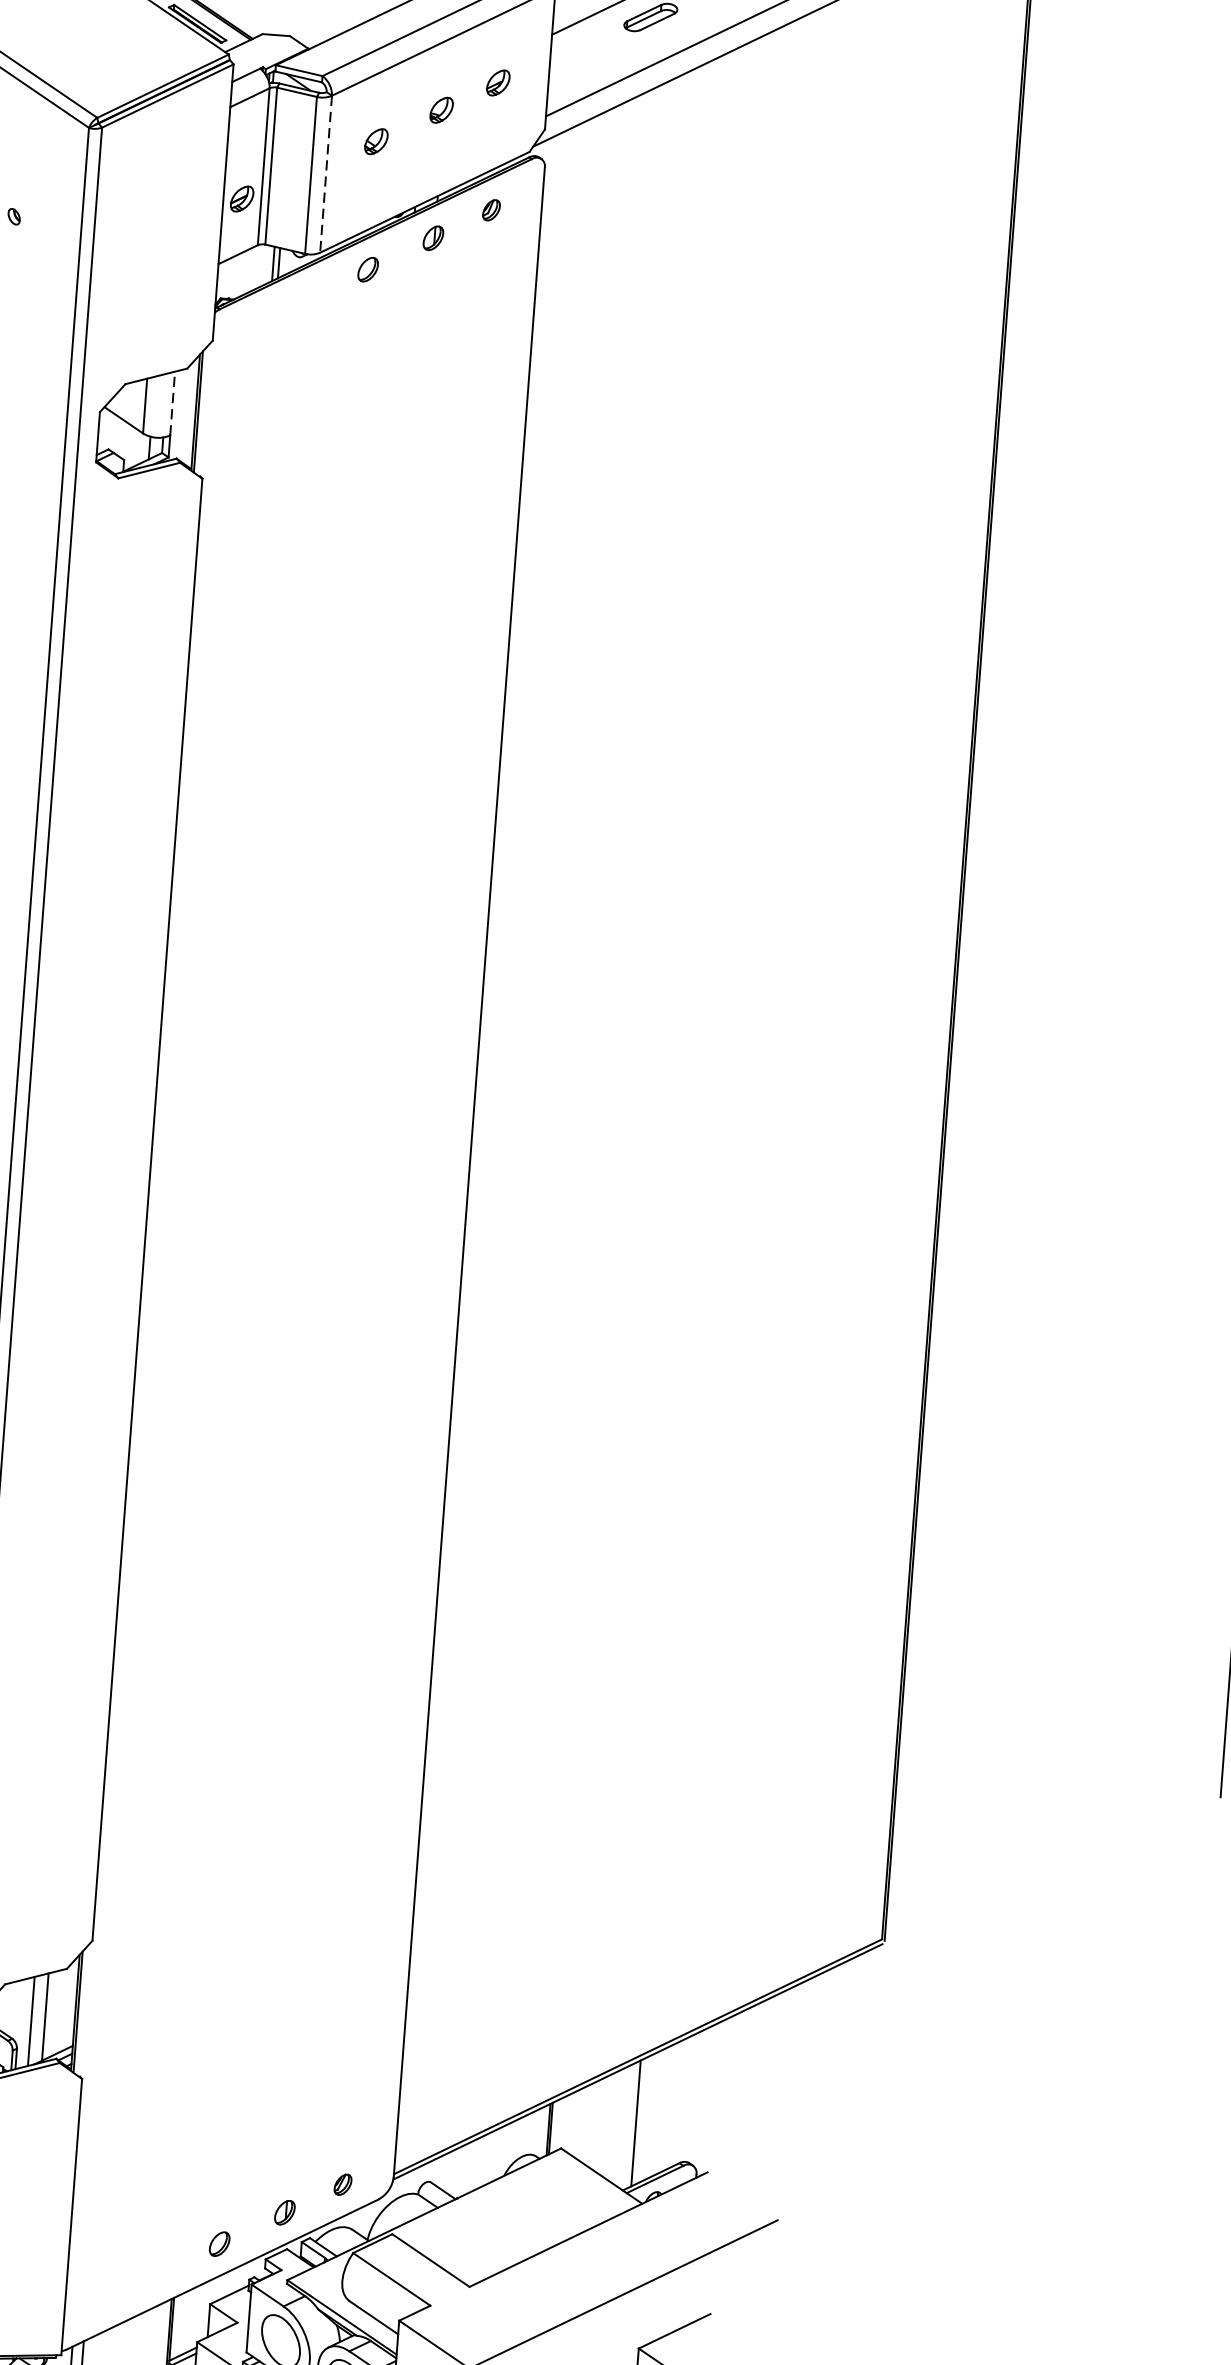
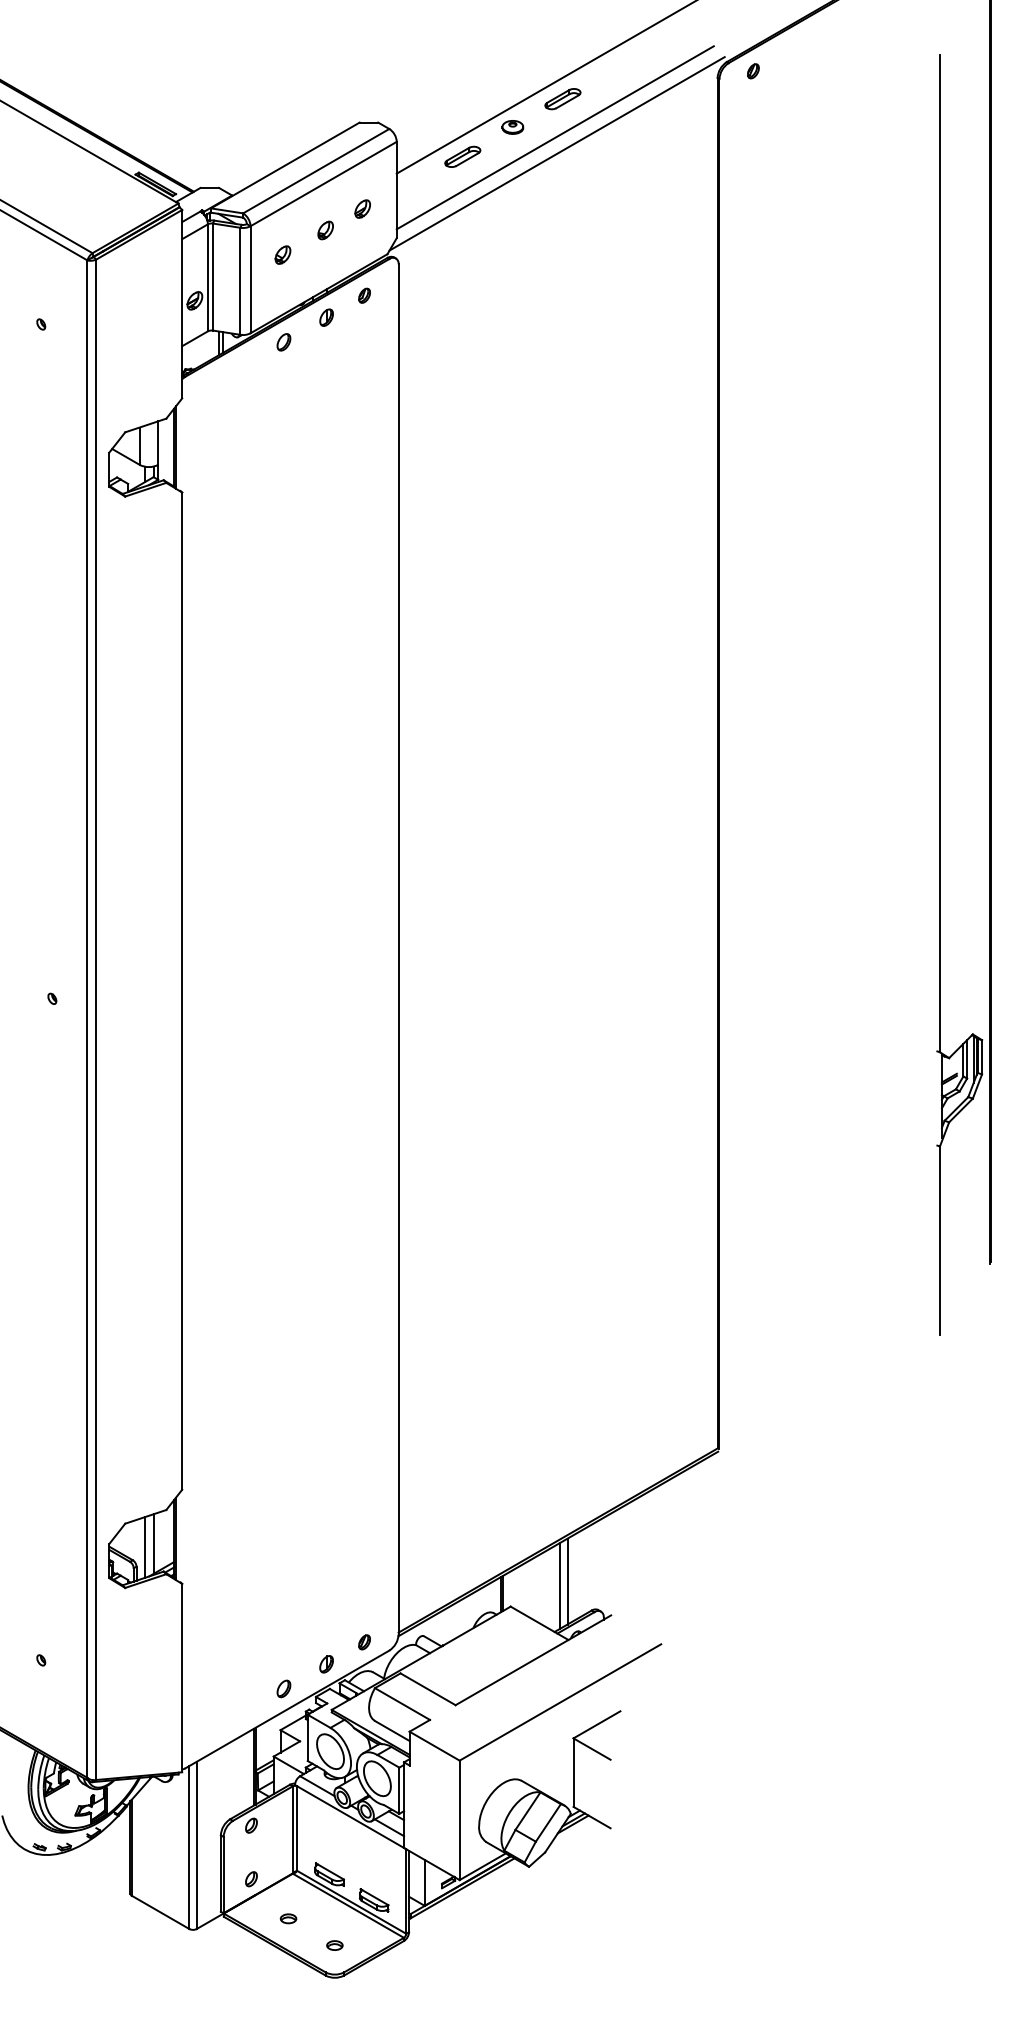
line: (326, 173) -> (250, 279), dashed -> solid
line: (173, 404) -> (158, 443), dashed -> solid
line: (647, 2117) -> (567, 1581), added

